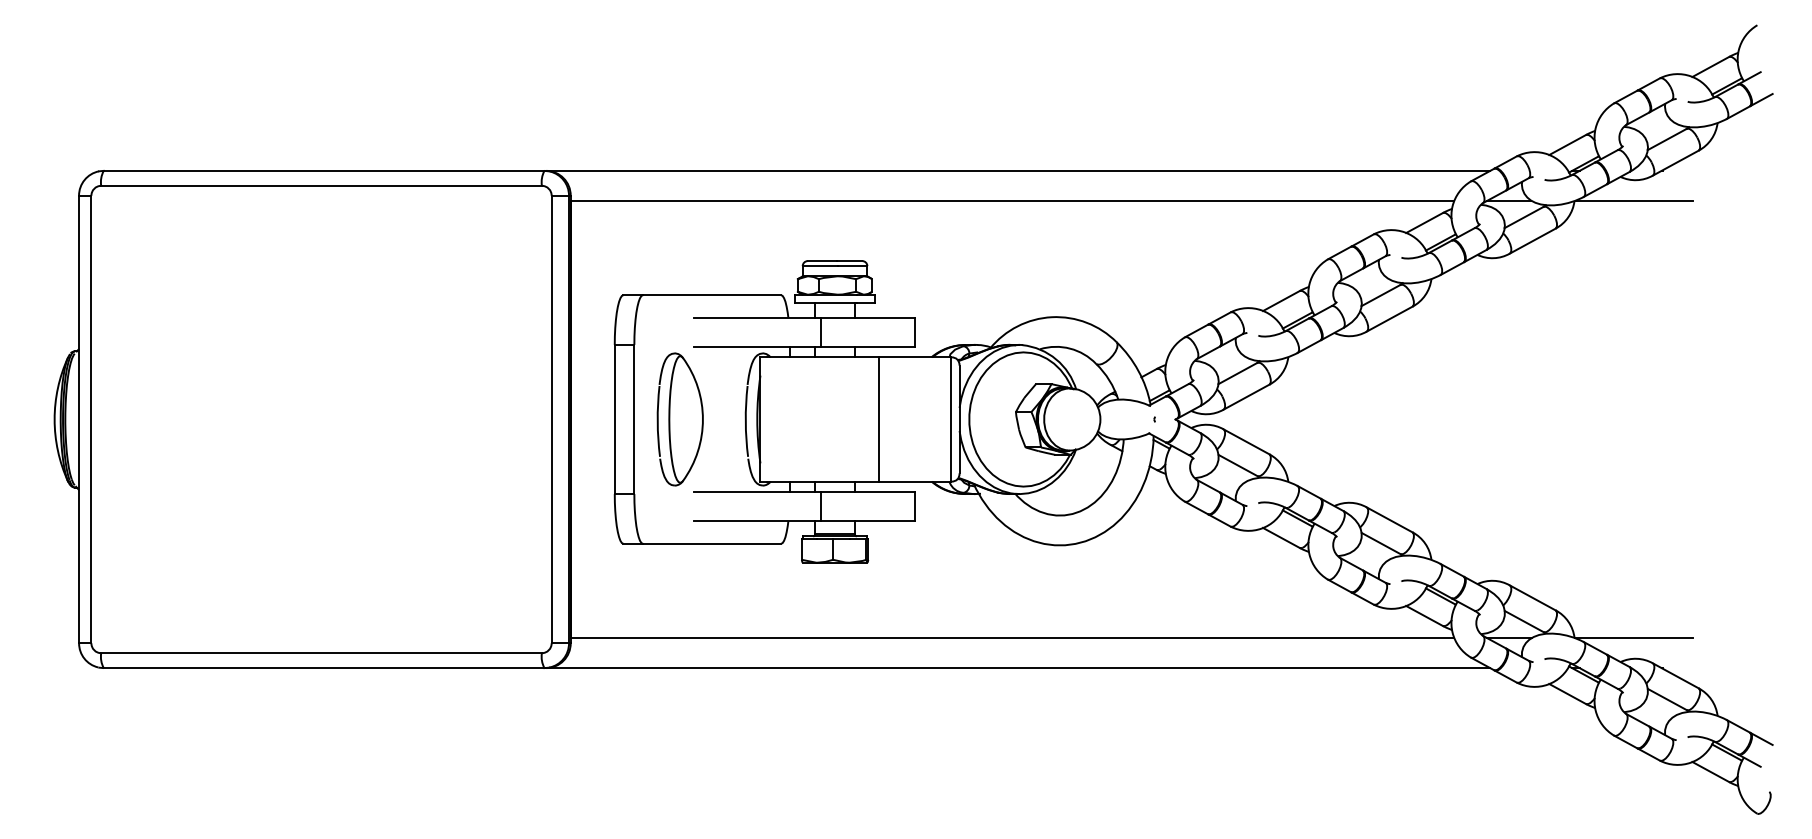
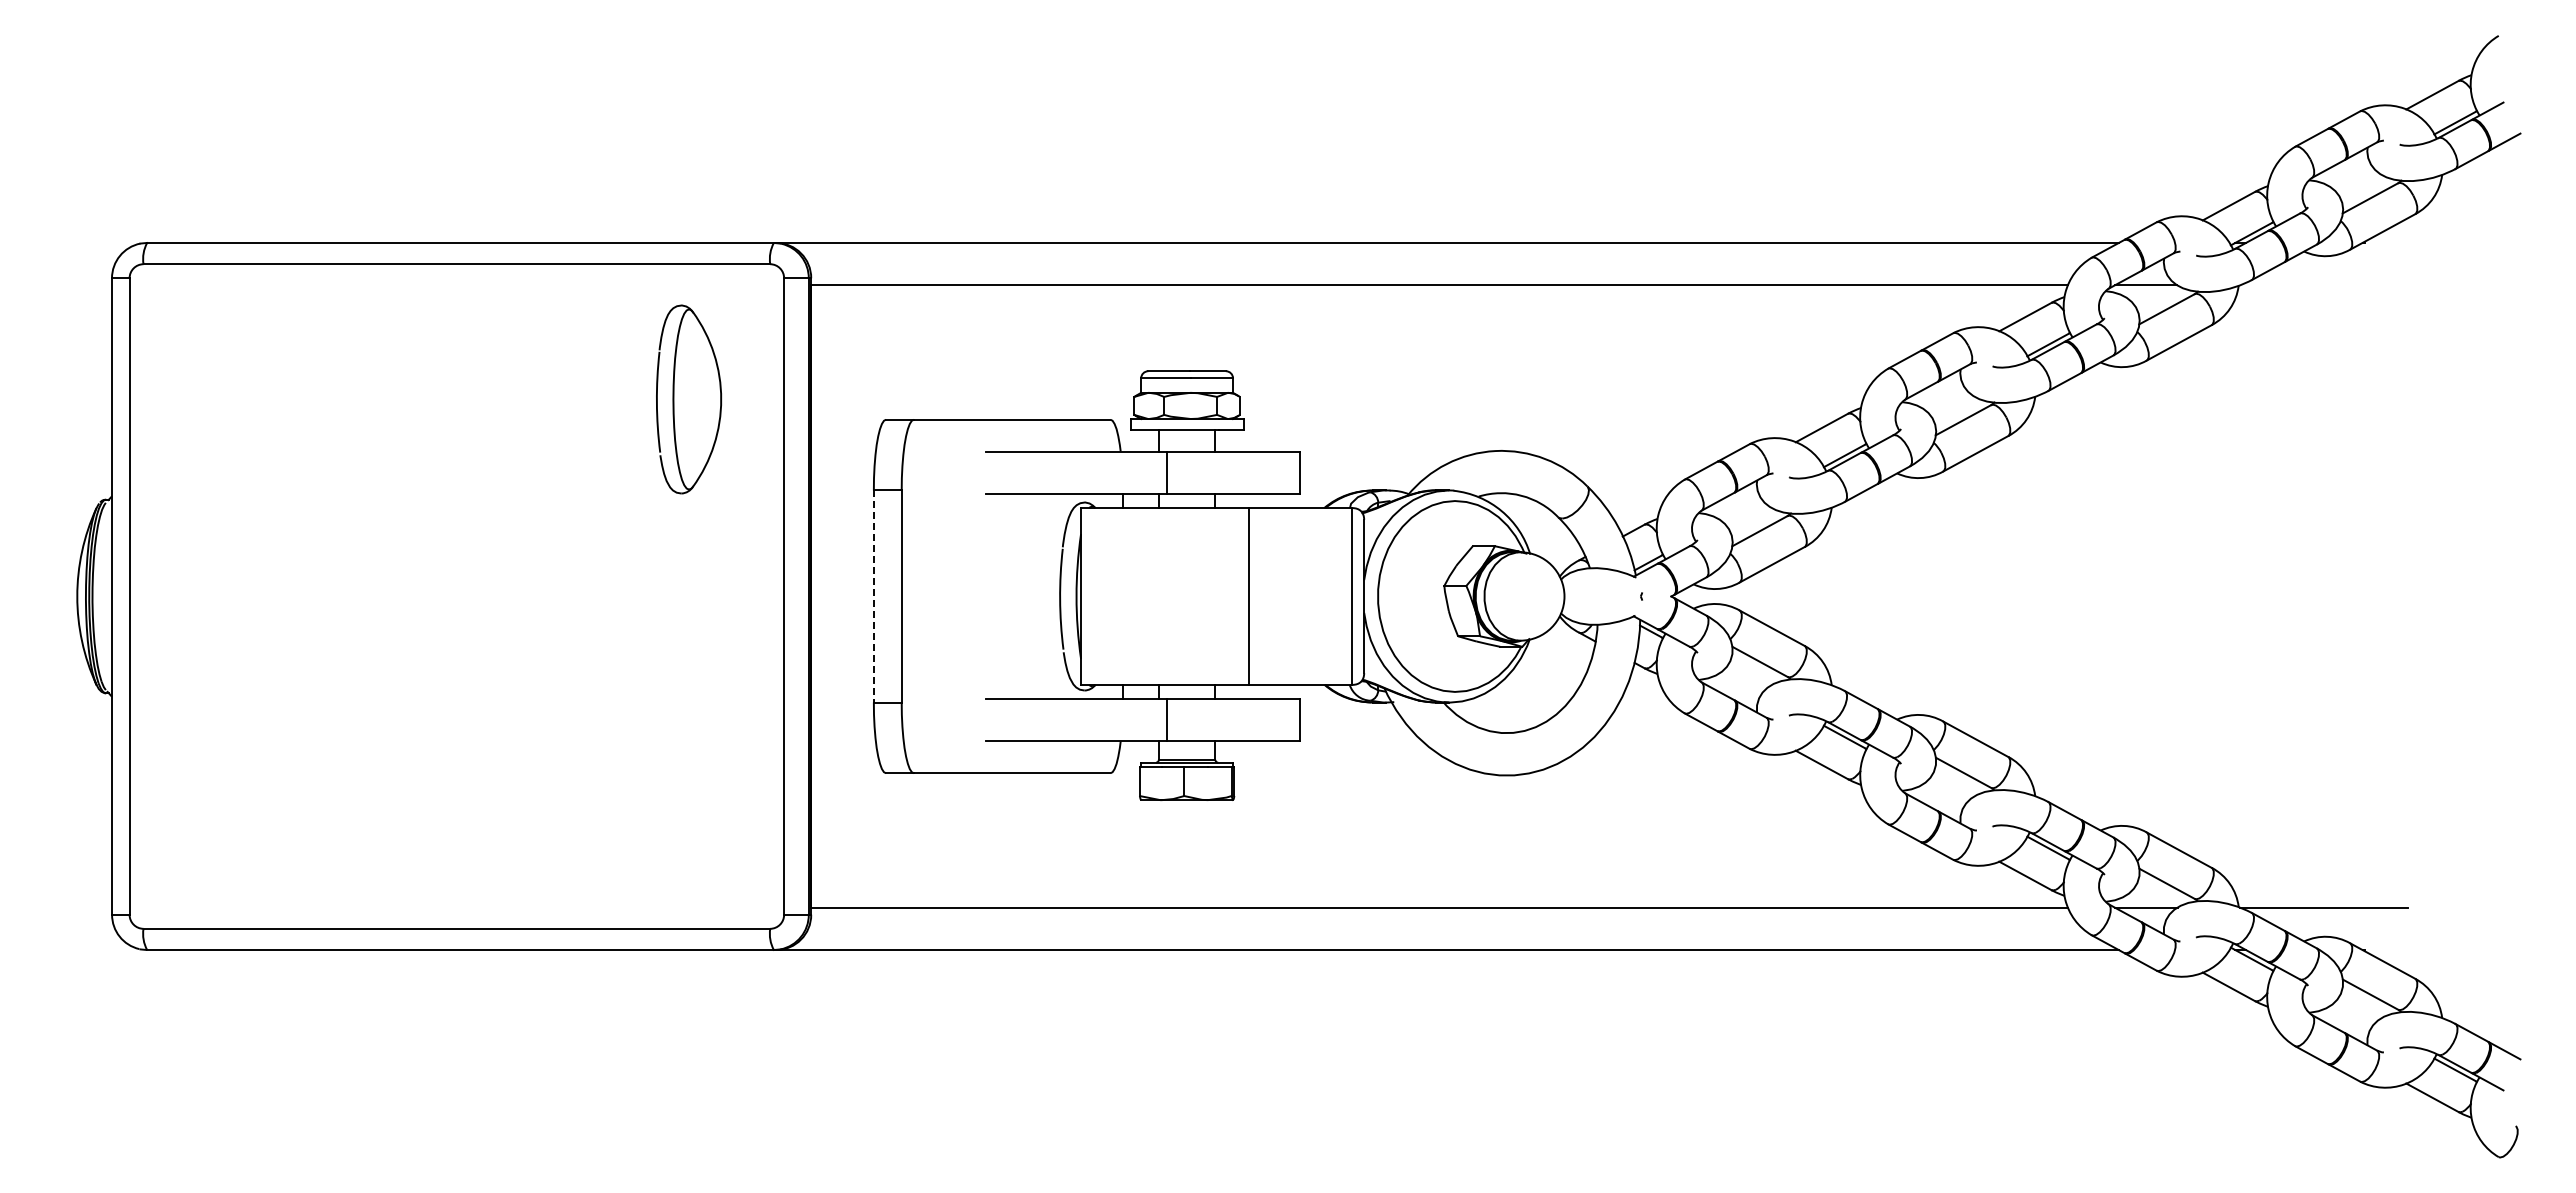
line: (1634, 200) -> (2323, 285), removed
line: (614, 419) -> (873, 596), solid -> dashed
part: (680, 419) -> (689, 399), moved

